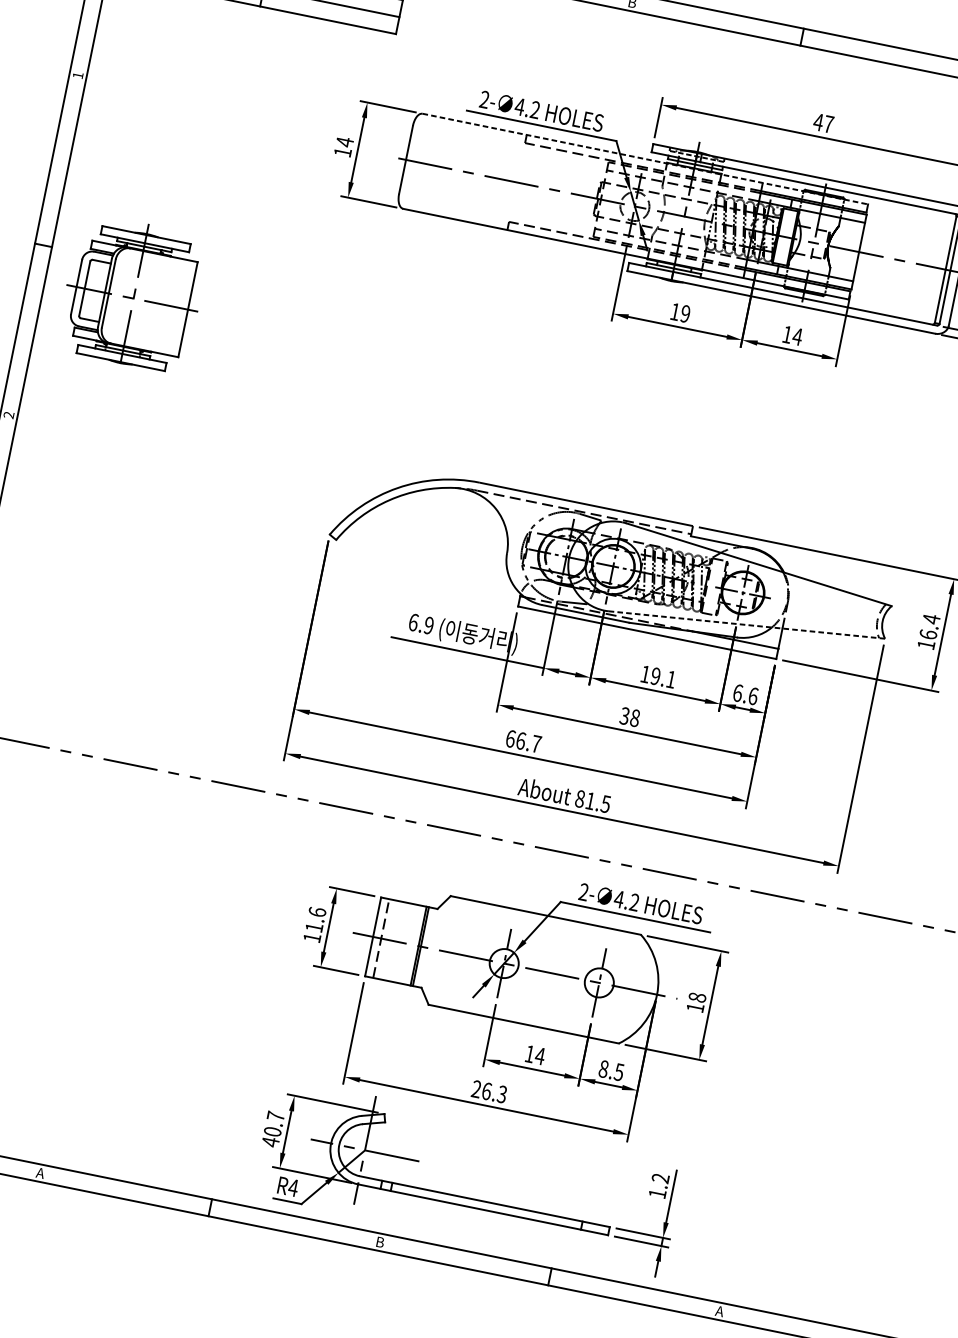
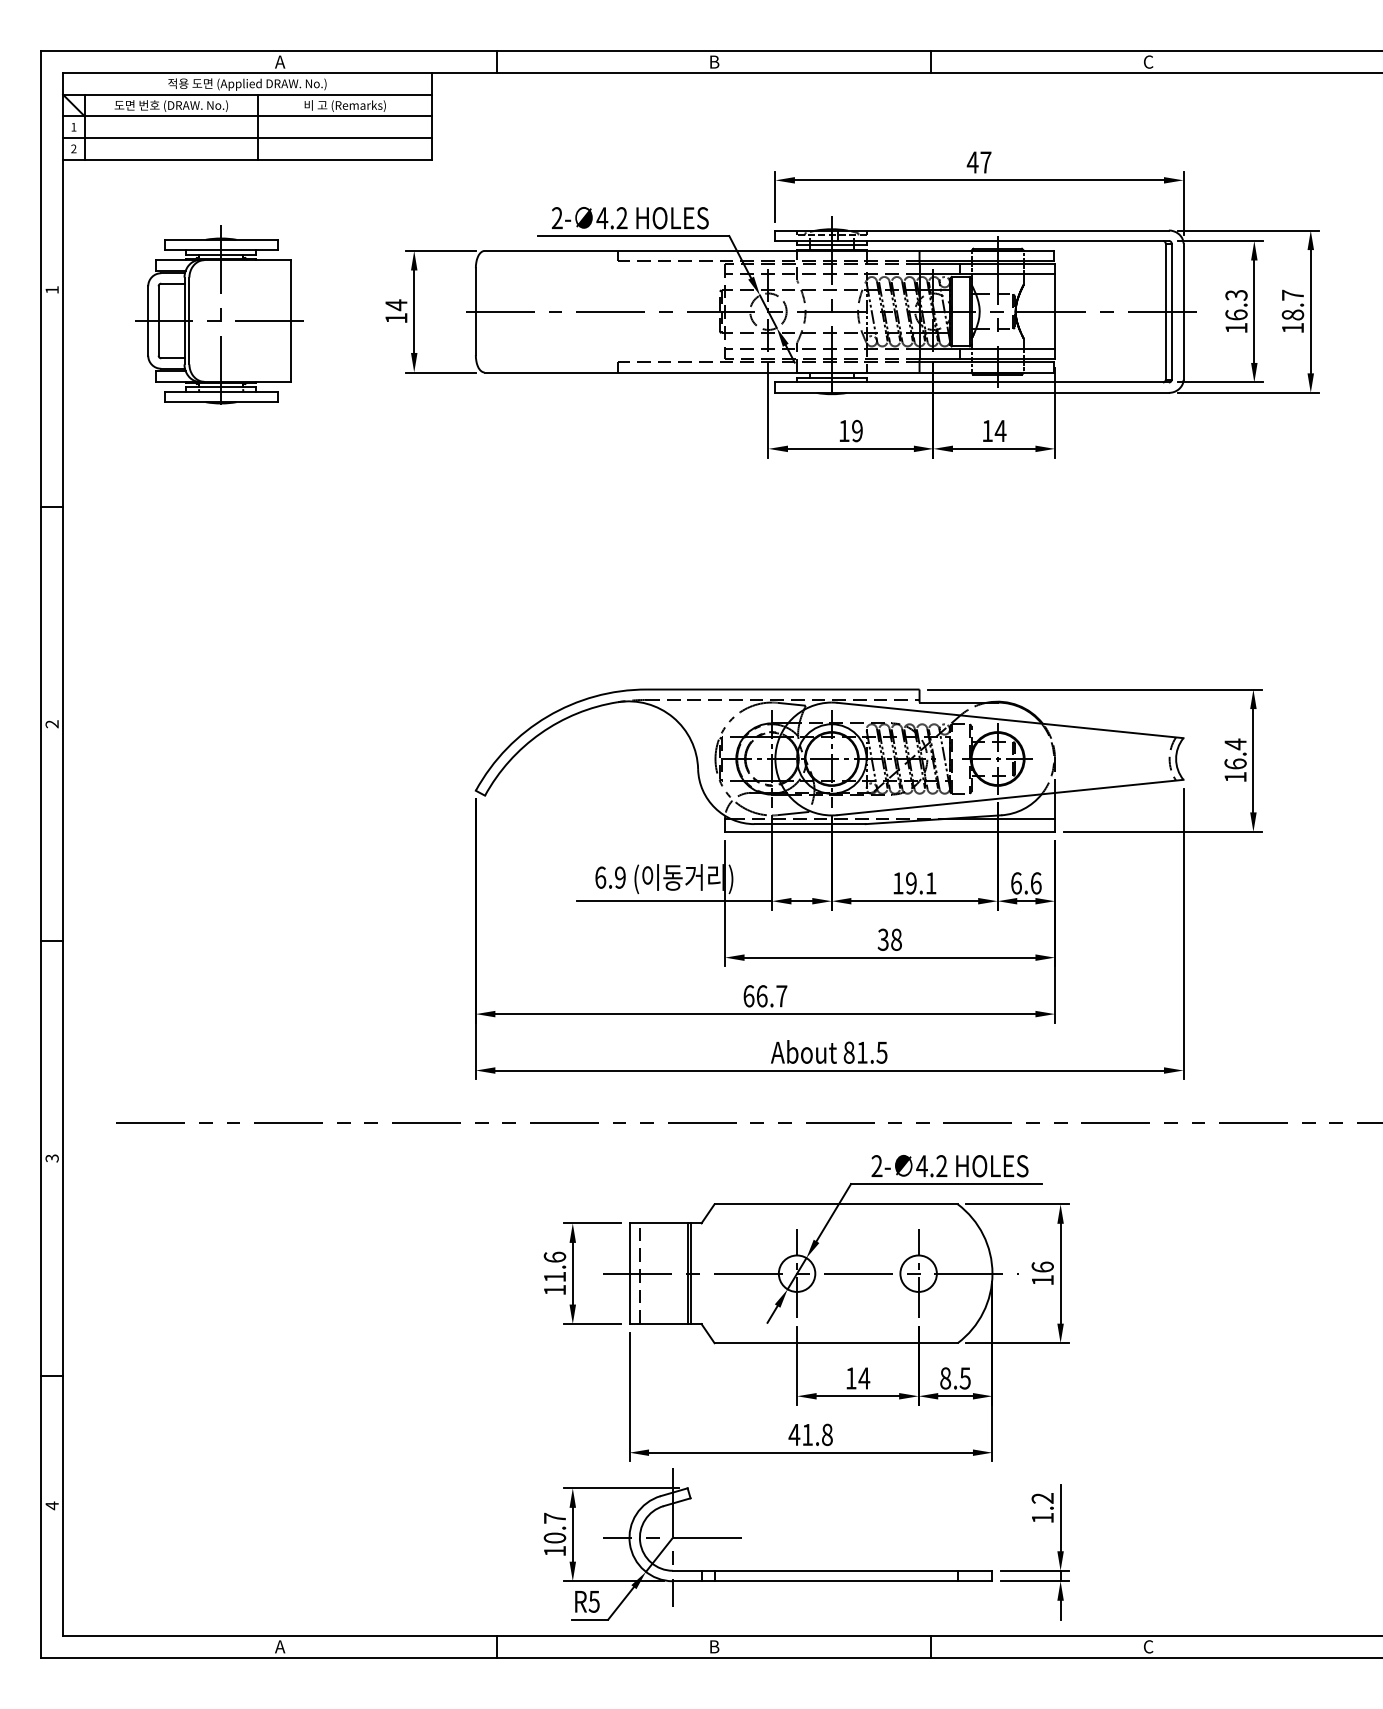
line: (645, 158) -> (769, 250), dashed -> solid
part: (133, 293) -> (219, 314), moved
line: (746, 625) -> (1010, 797), dashed -> solid
text: (697, 996) -> (1042, 1266), 18 -> 16
text: (489, 1091) -> (810, 1434), 26.3 -> 41.8
text: (270, 1142) -> (554, 1551), 40.7 -> 10.7
text: (293, 1187) -> (594, 1601), R4 -> R5
text: (719, 1311) -> (1148, 1646), A -> C

